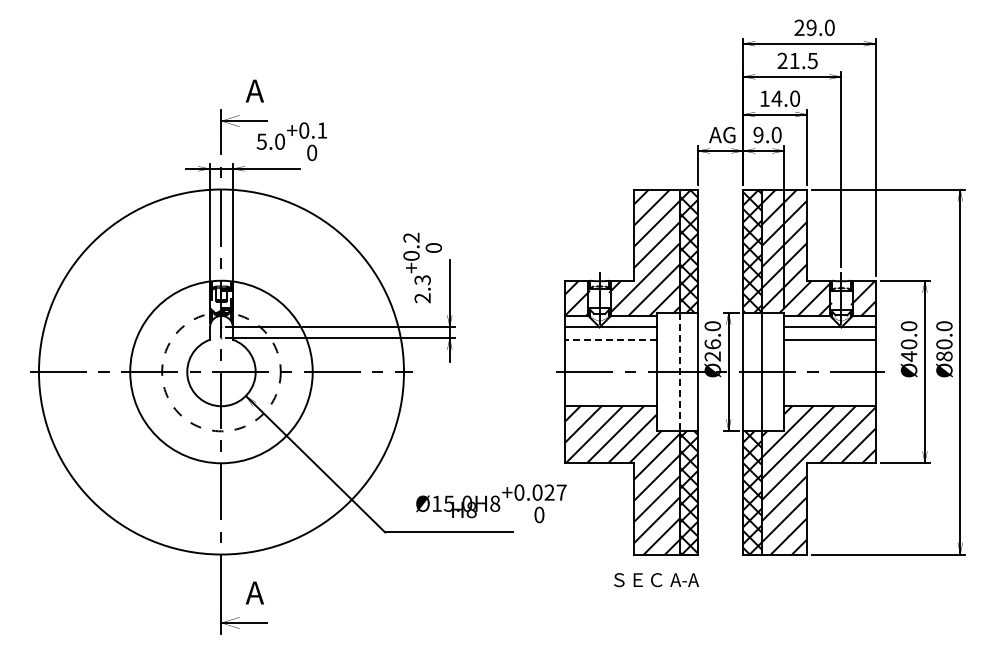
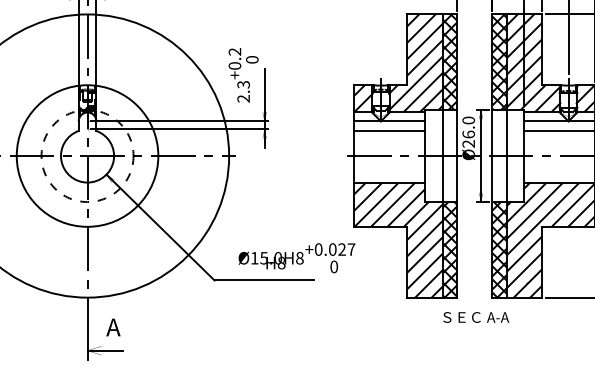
line: (611, 339) -> (390, 130), dashed -> solid
line: (679, 372) -> (442, 156), dashed -> solid
text: (656, 580) -> (476, 317), moved

